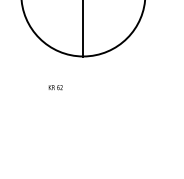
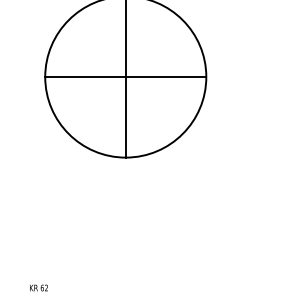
part: (55, 87) -> (38, 287), moved

